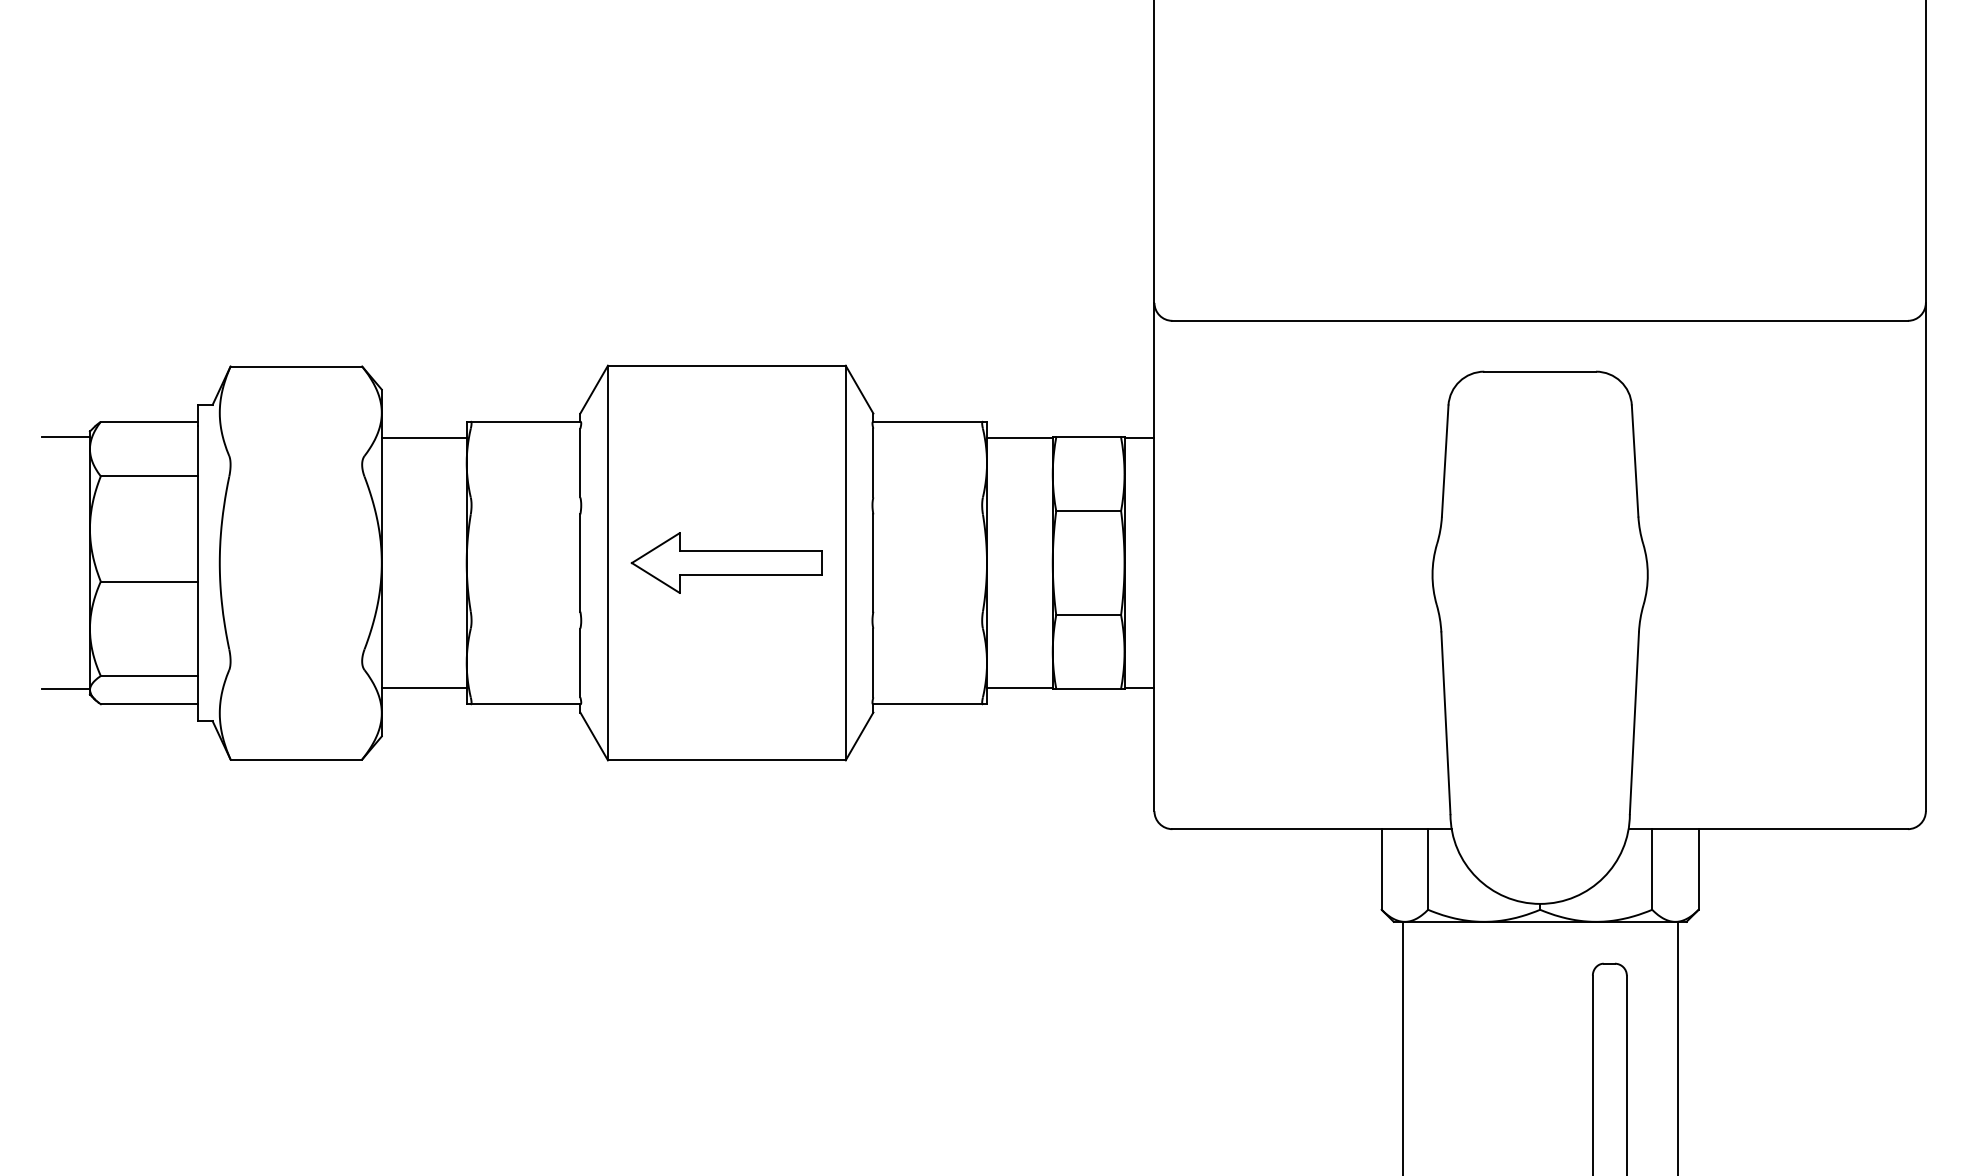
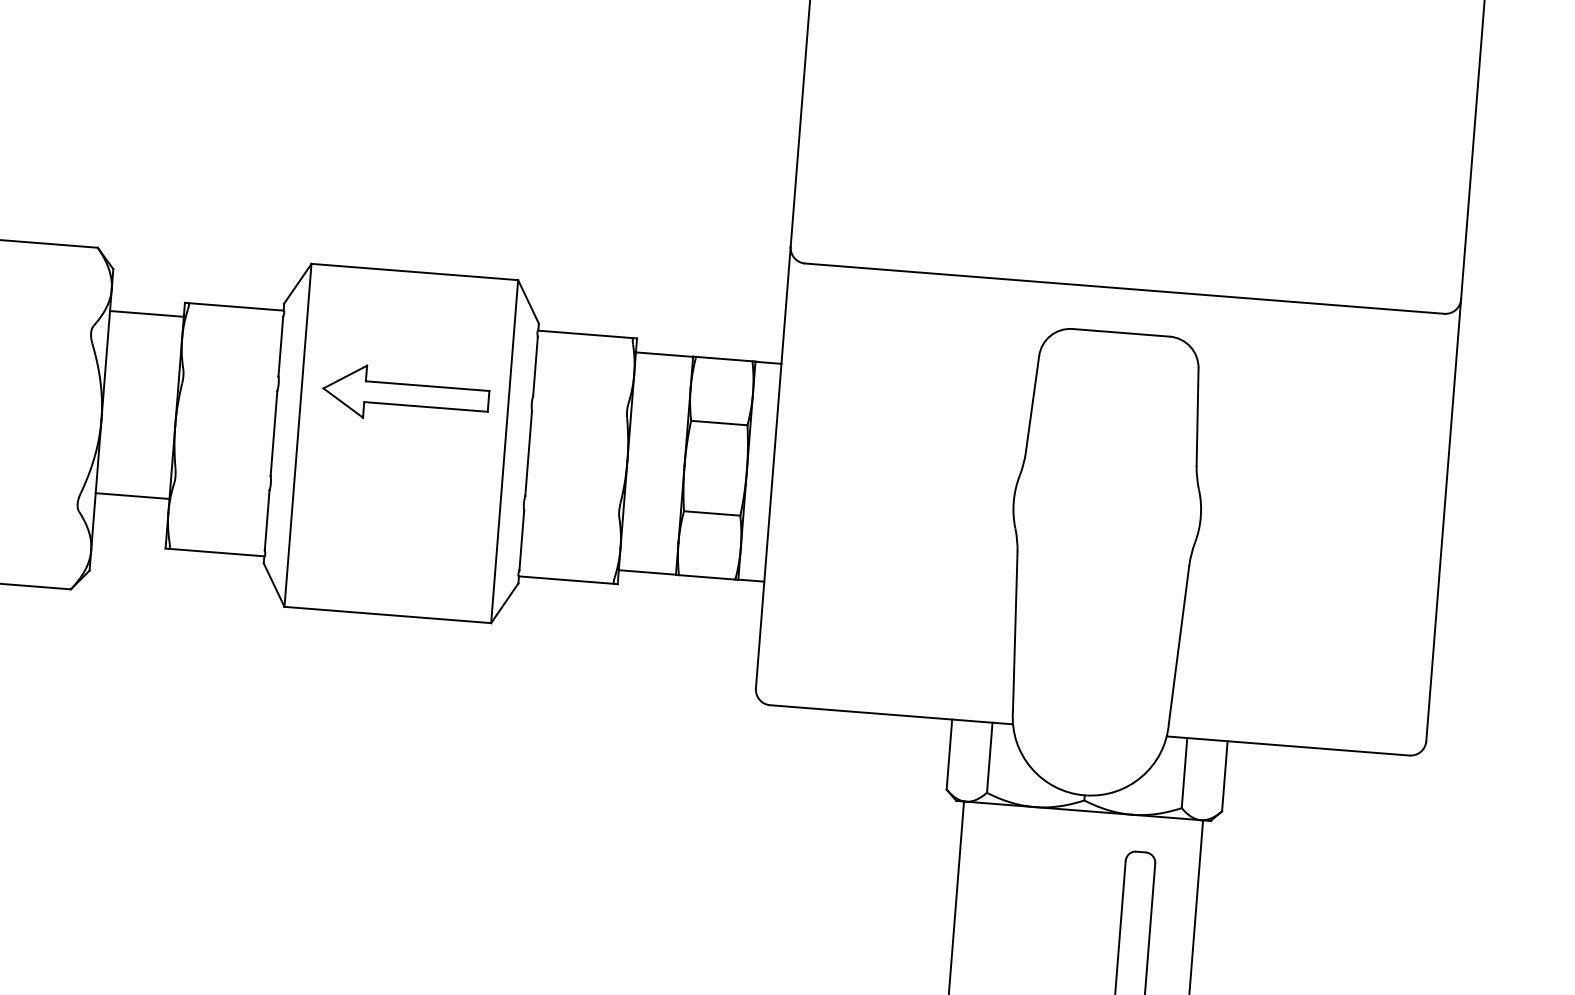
part: (726, 562) -> (405, 394), moved
line: (423, 688) -> (131, 496), moved

